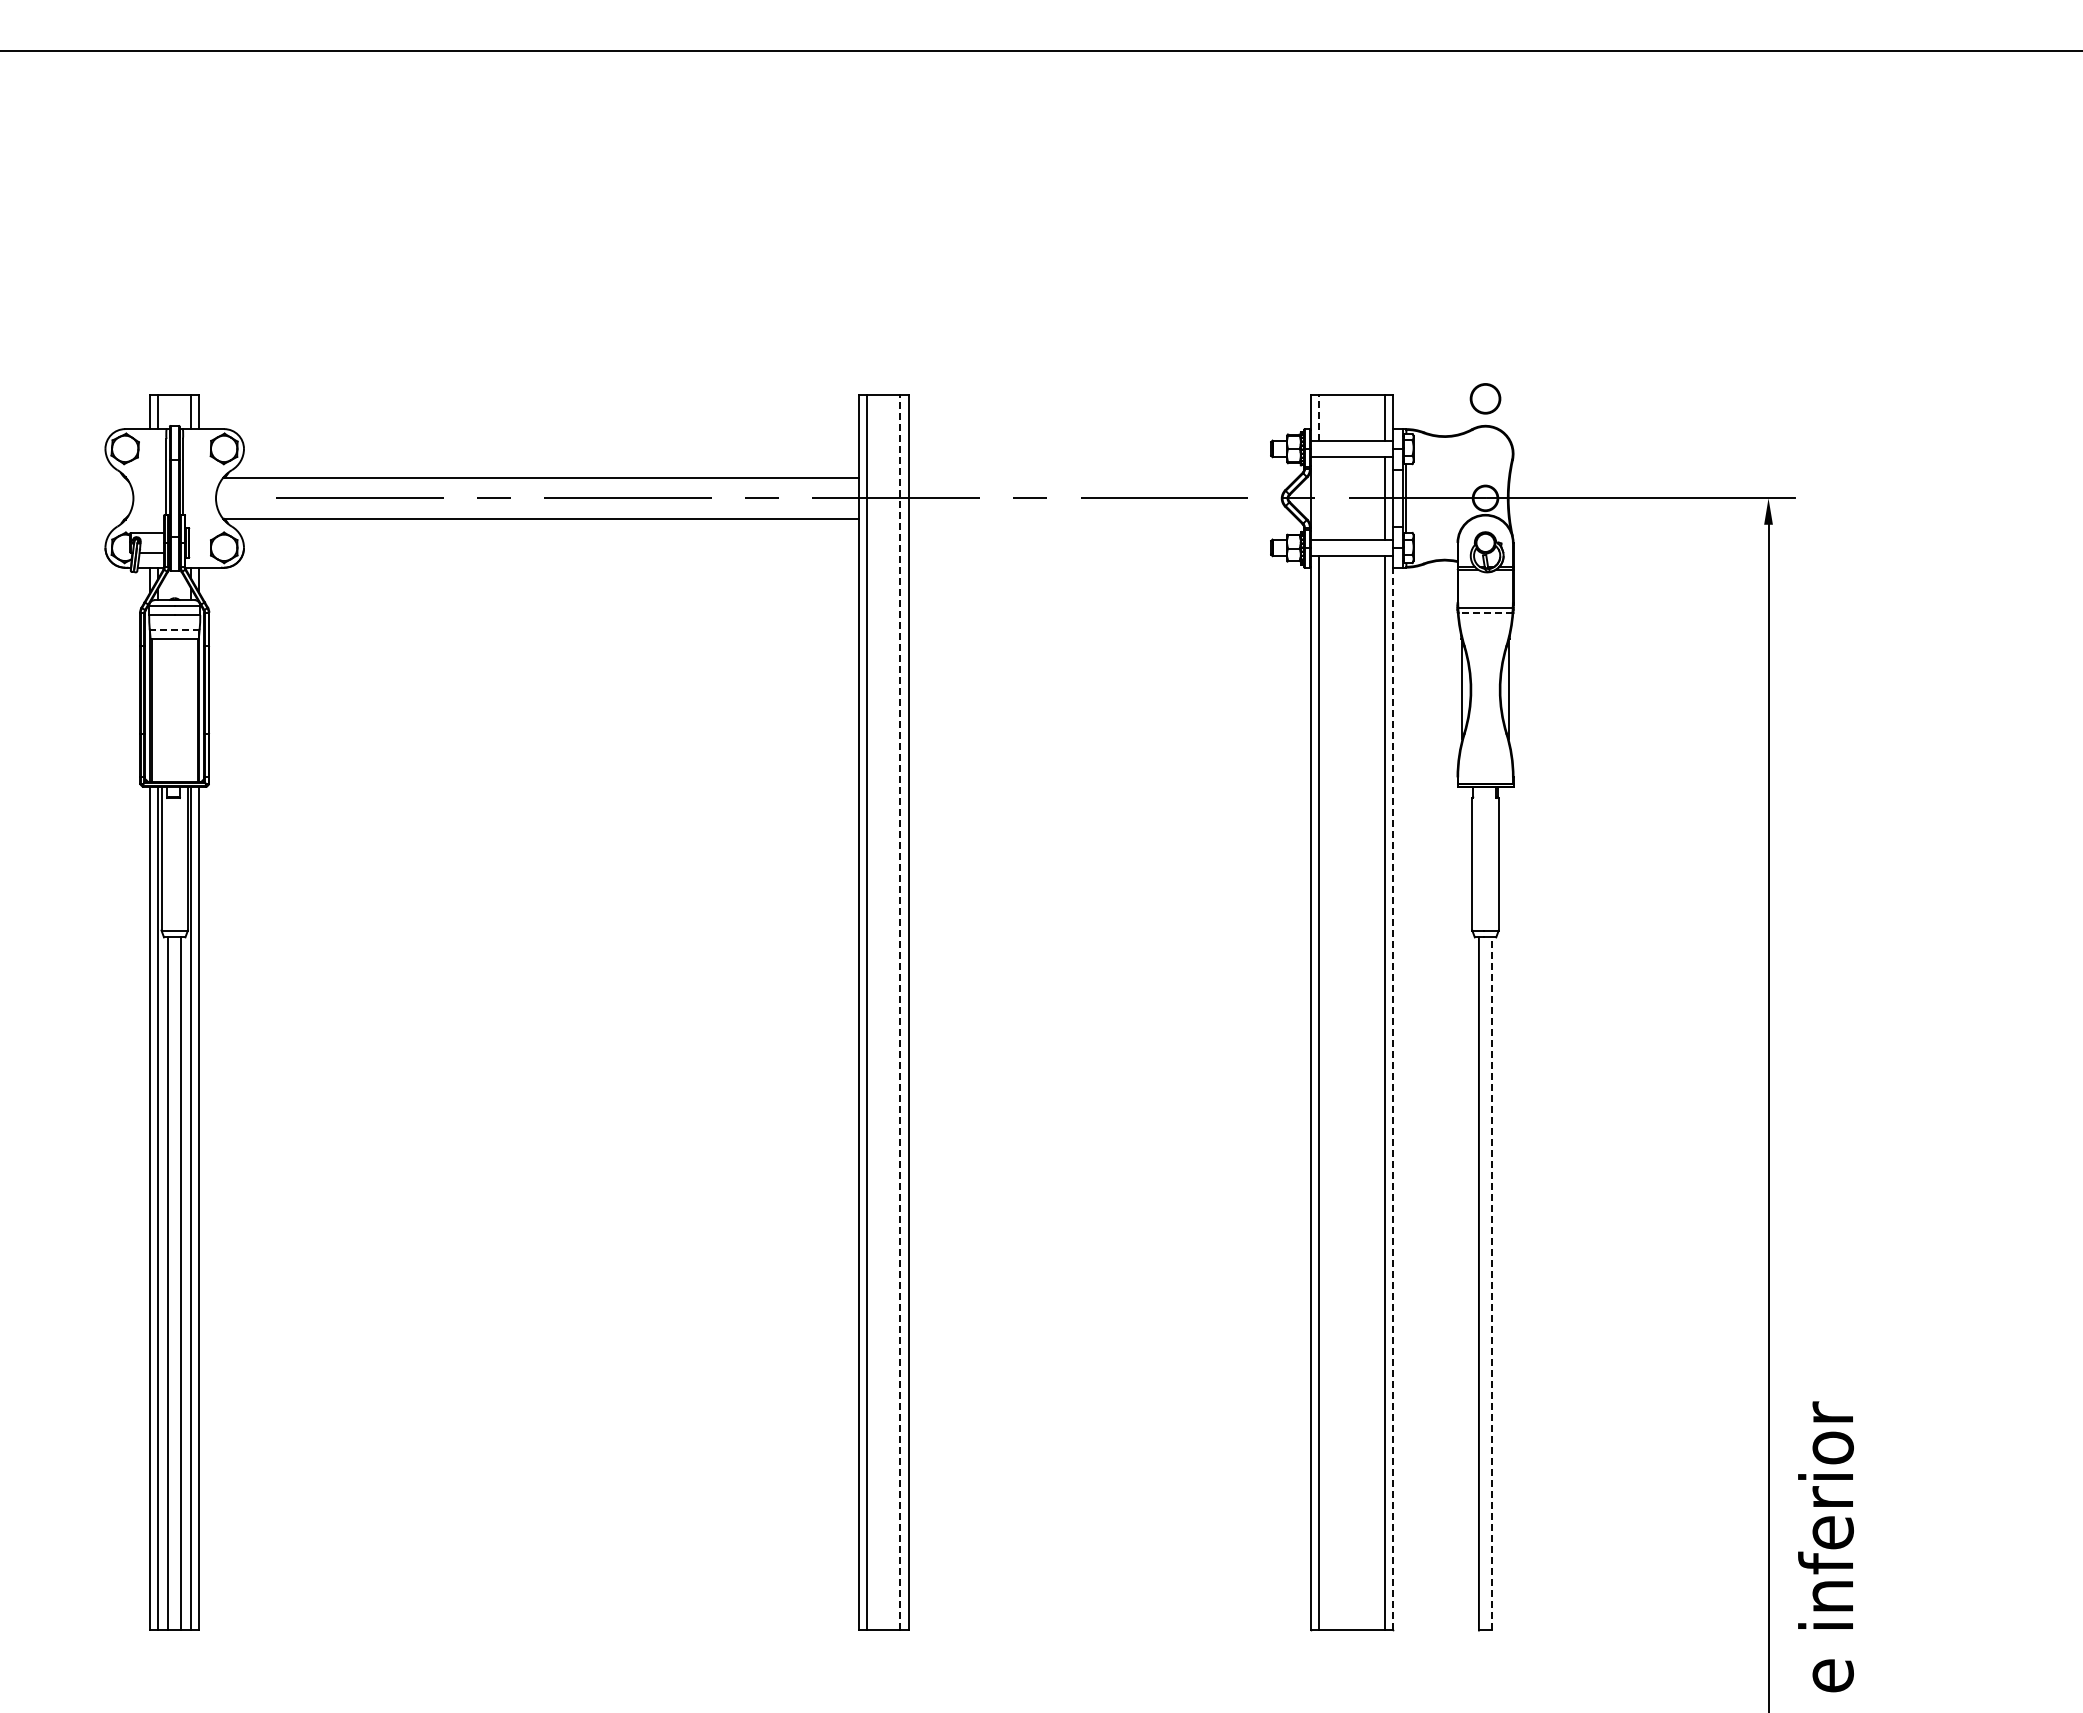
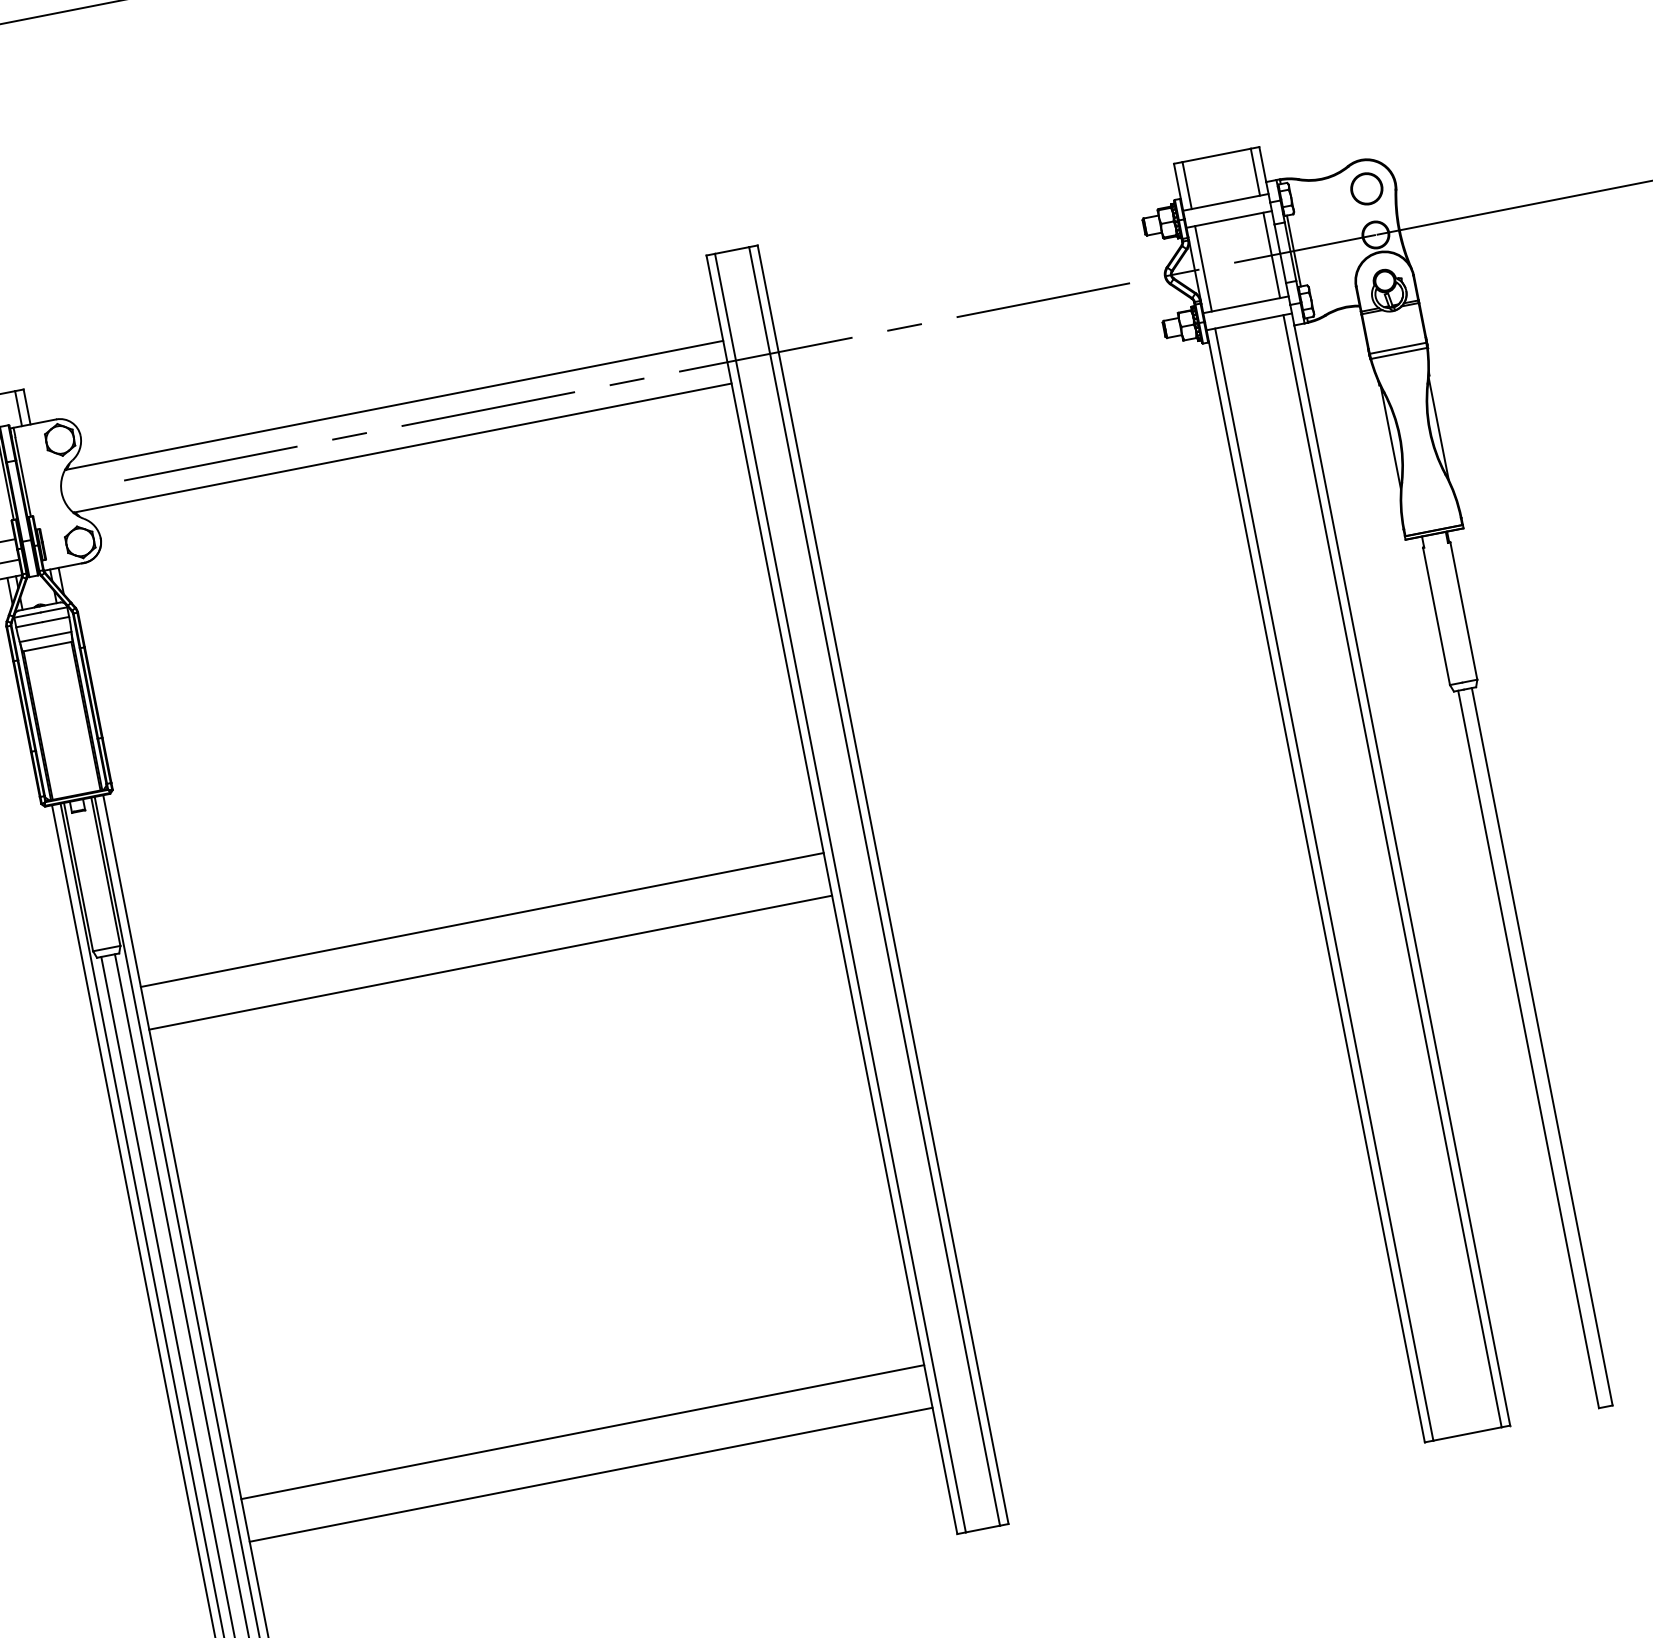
part: (1485, 398) -> (1366, 188), moved
line: (1318, 417) -> (1186, 185), dashed -> solid
line: (1318, 498) -> (1203, 269), added
line: (1485, 612) -> (1399, 353), dashed -> solid
line: (174, 629) -> (45, 636), dashed -> solid
line: (529, 972) -> (482, 919), added
line: (900, 1012) -> (874, 886), dashed -> solid
line: (529, 1013) -> (490, 962), added
line: (1393, 1098) -> (1402, 874), dashed -> solid
line: (1492, 1283) -> (1542, 1046), dashed -> solid
line: (529, 1467) -> (583, 1432), added
line: (529, 1508) -> (591, 1474), added

